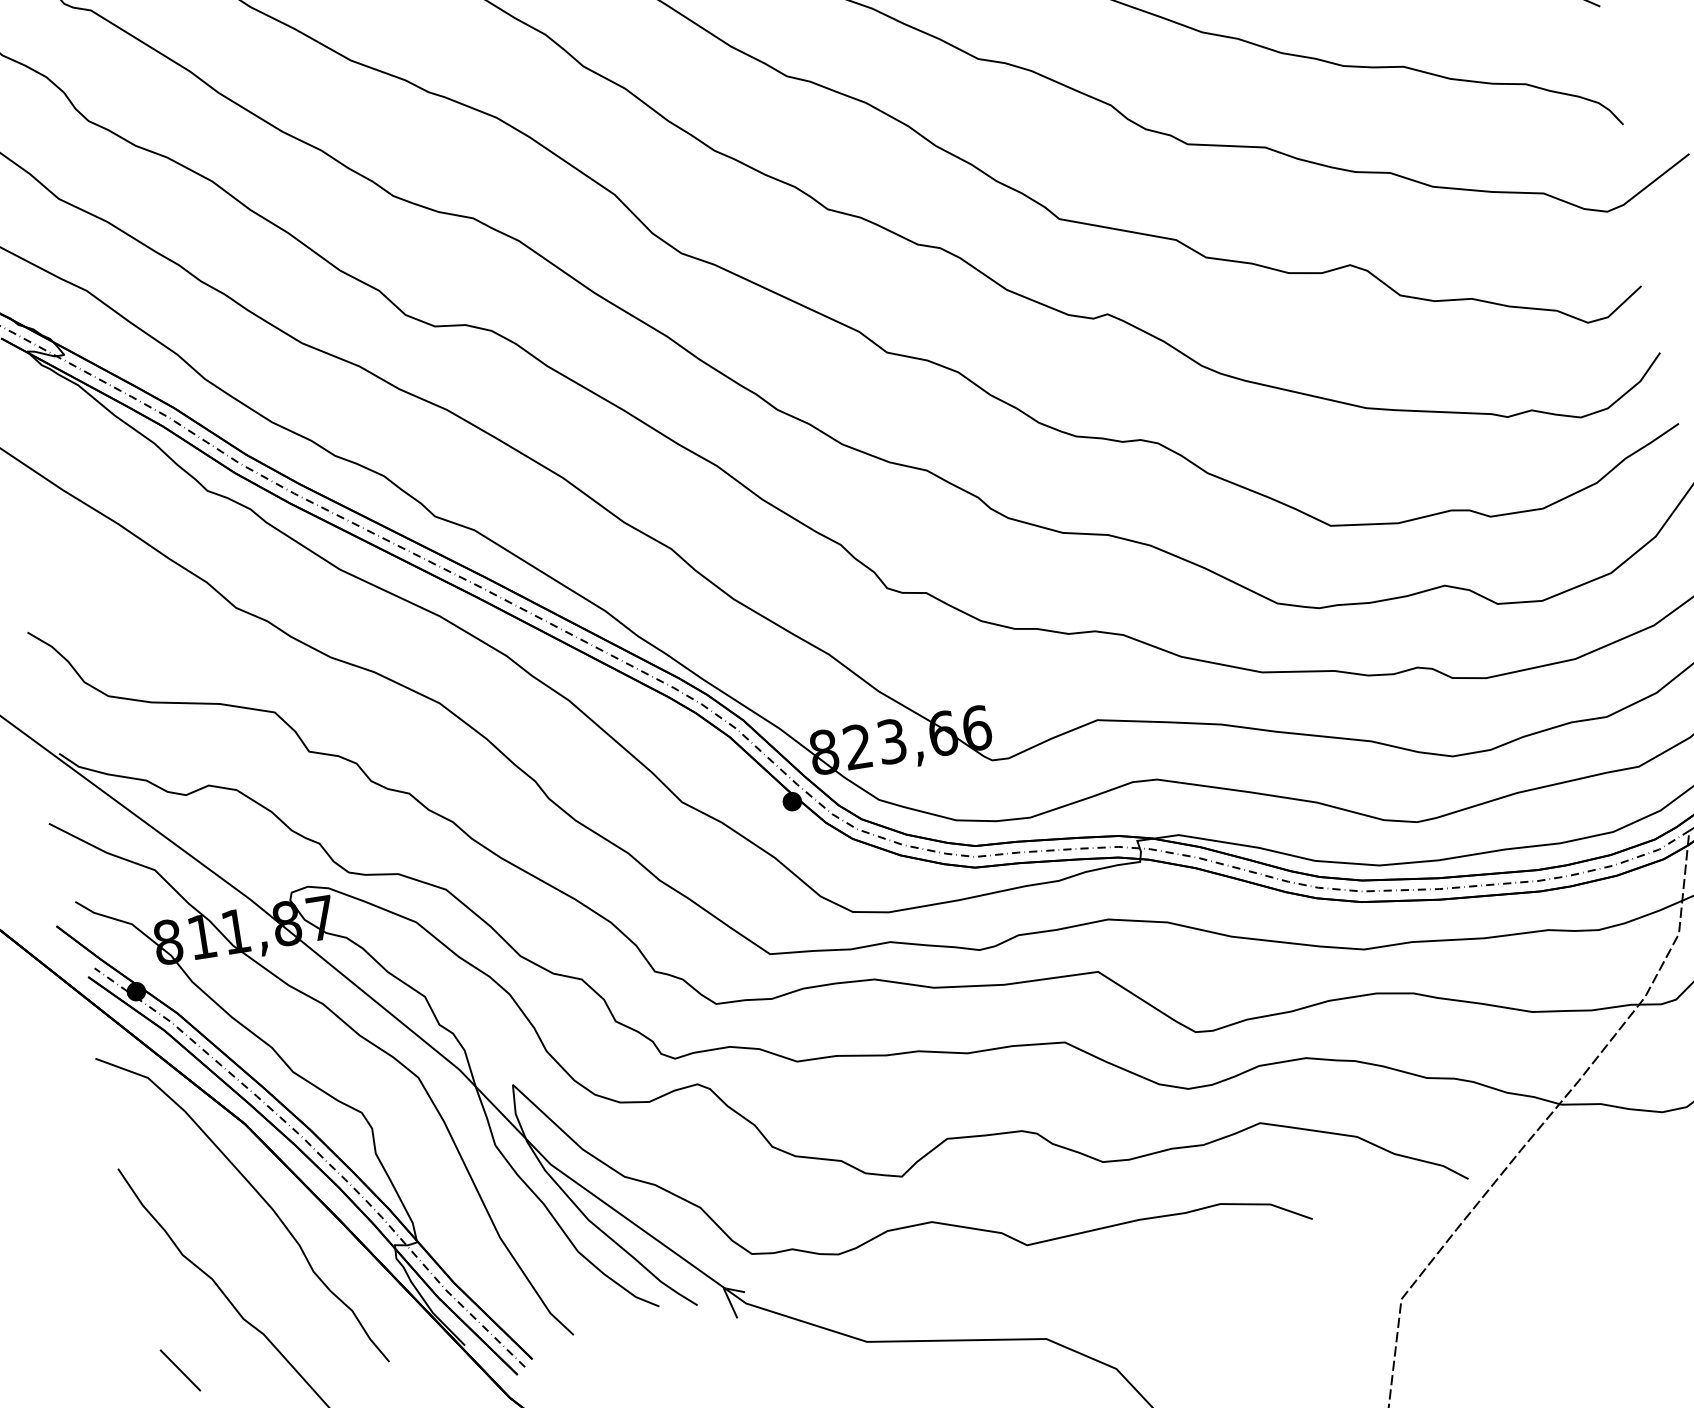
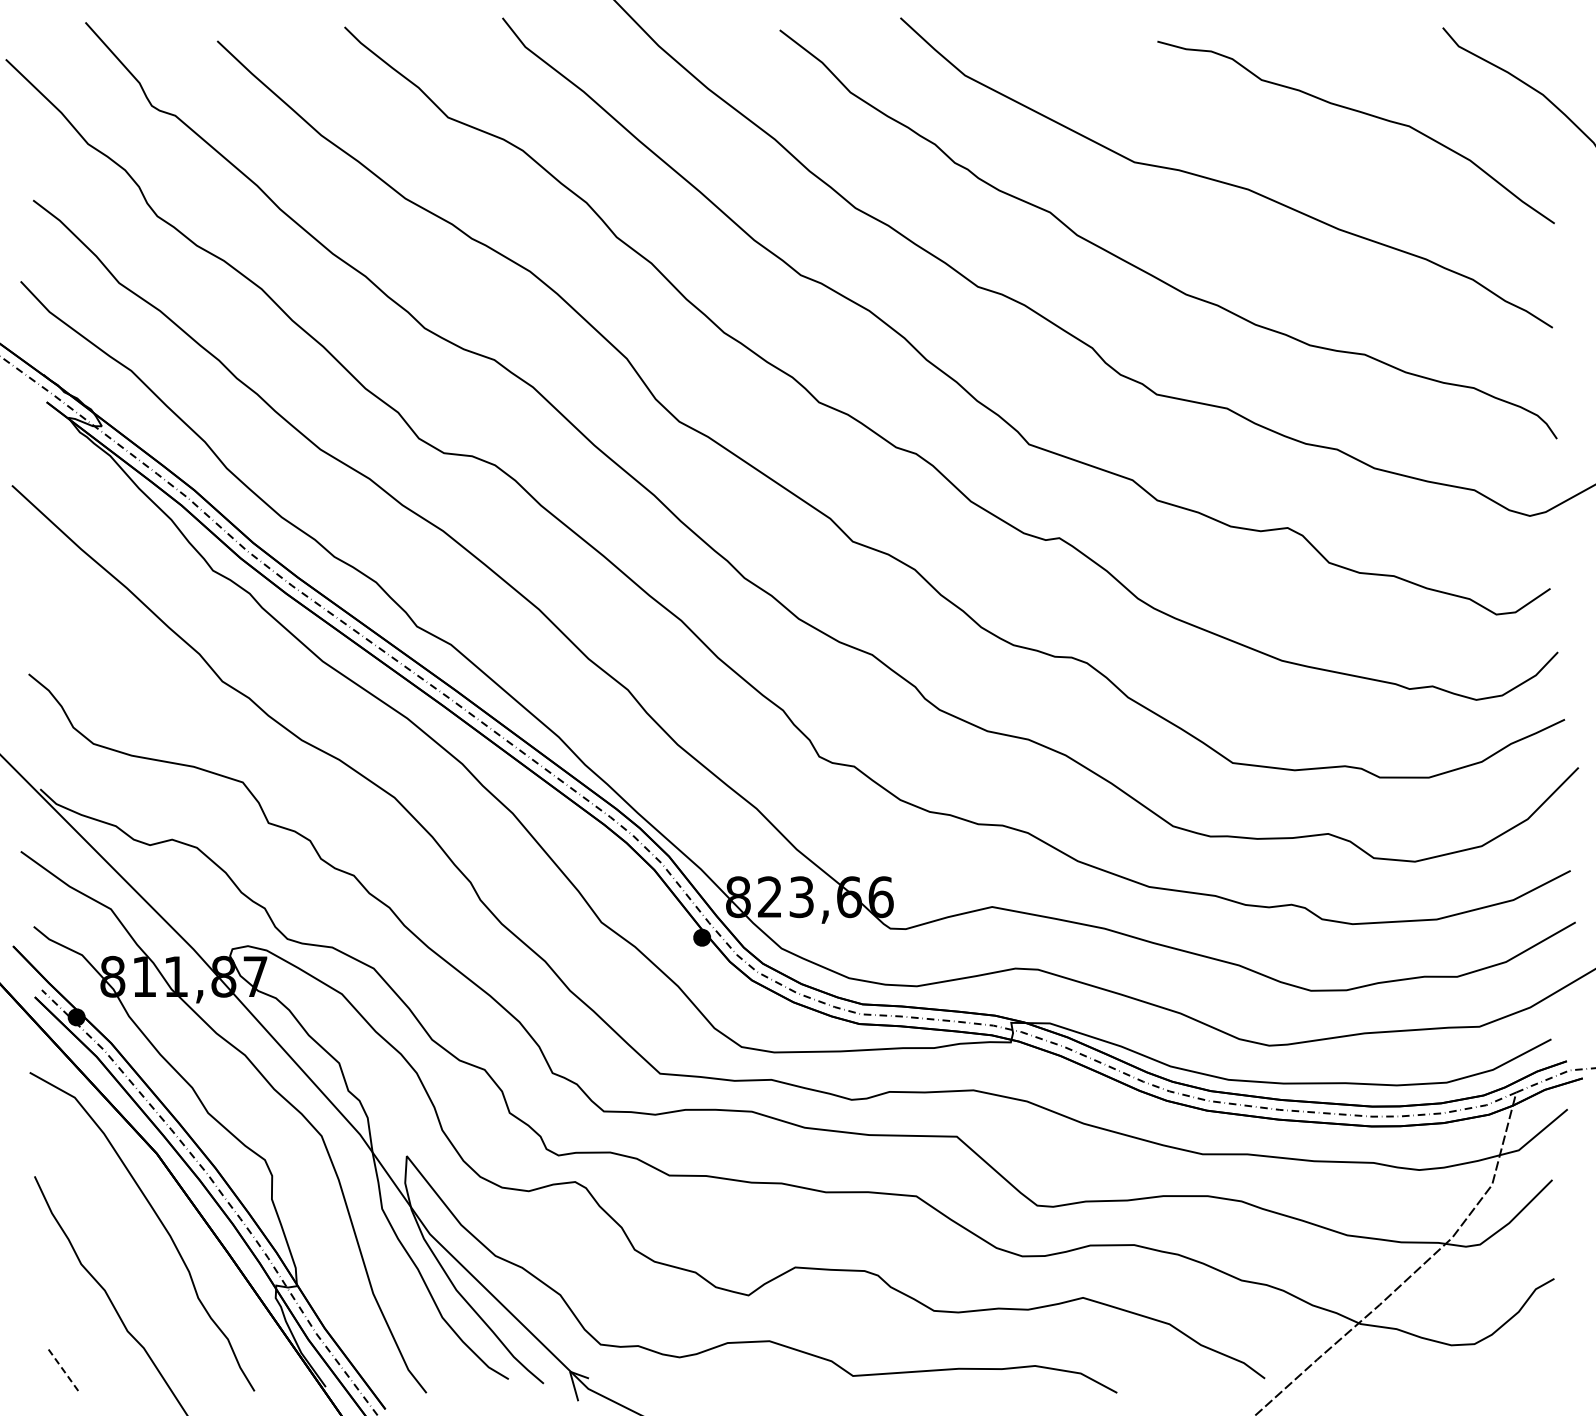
line: (180, 1370) -> (62, 1369), solid -> dashed

